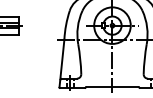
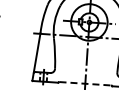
line: (112, 87) -> (85, 84), solid -> dashed

